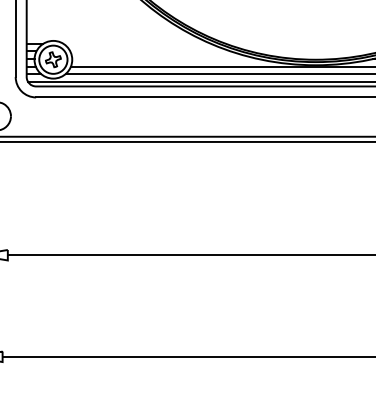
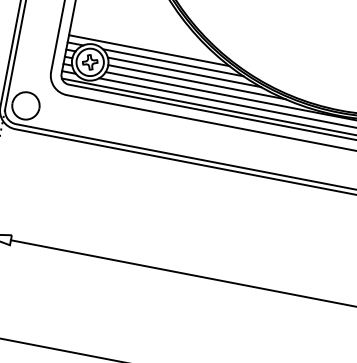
line: (110, 36) -> (148, 50), added
line: (137, 43) -> (173, 62), added
line: (150, 51) -> (184, 72), added
line: (165, 59) -> (197, 82), added

